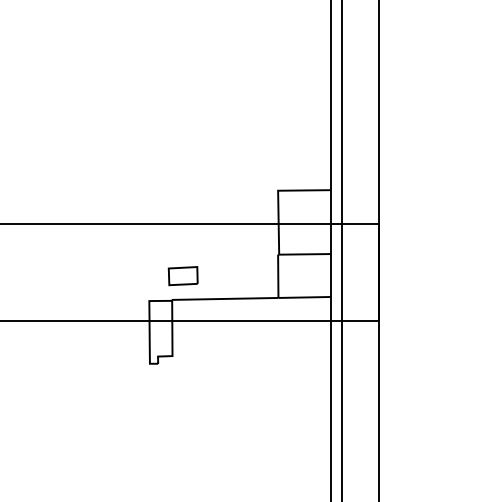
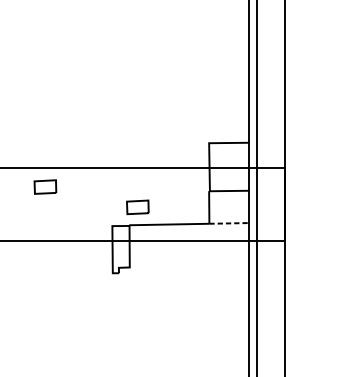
part: (59, 249) -> (44, 187), added
line: (305, 297) -> (229, 223), solid -> dashed

